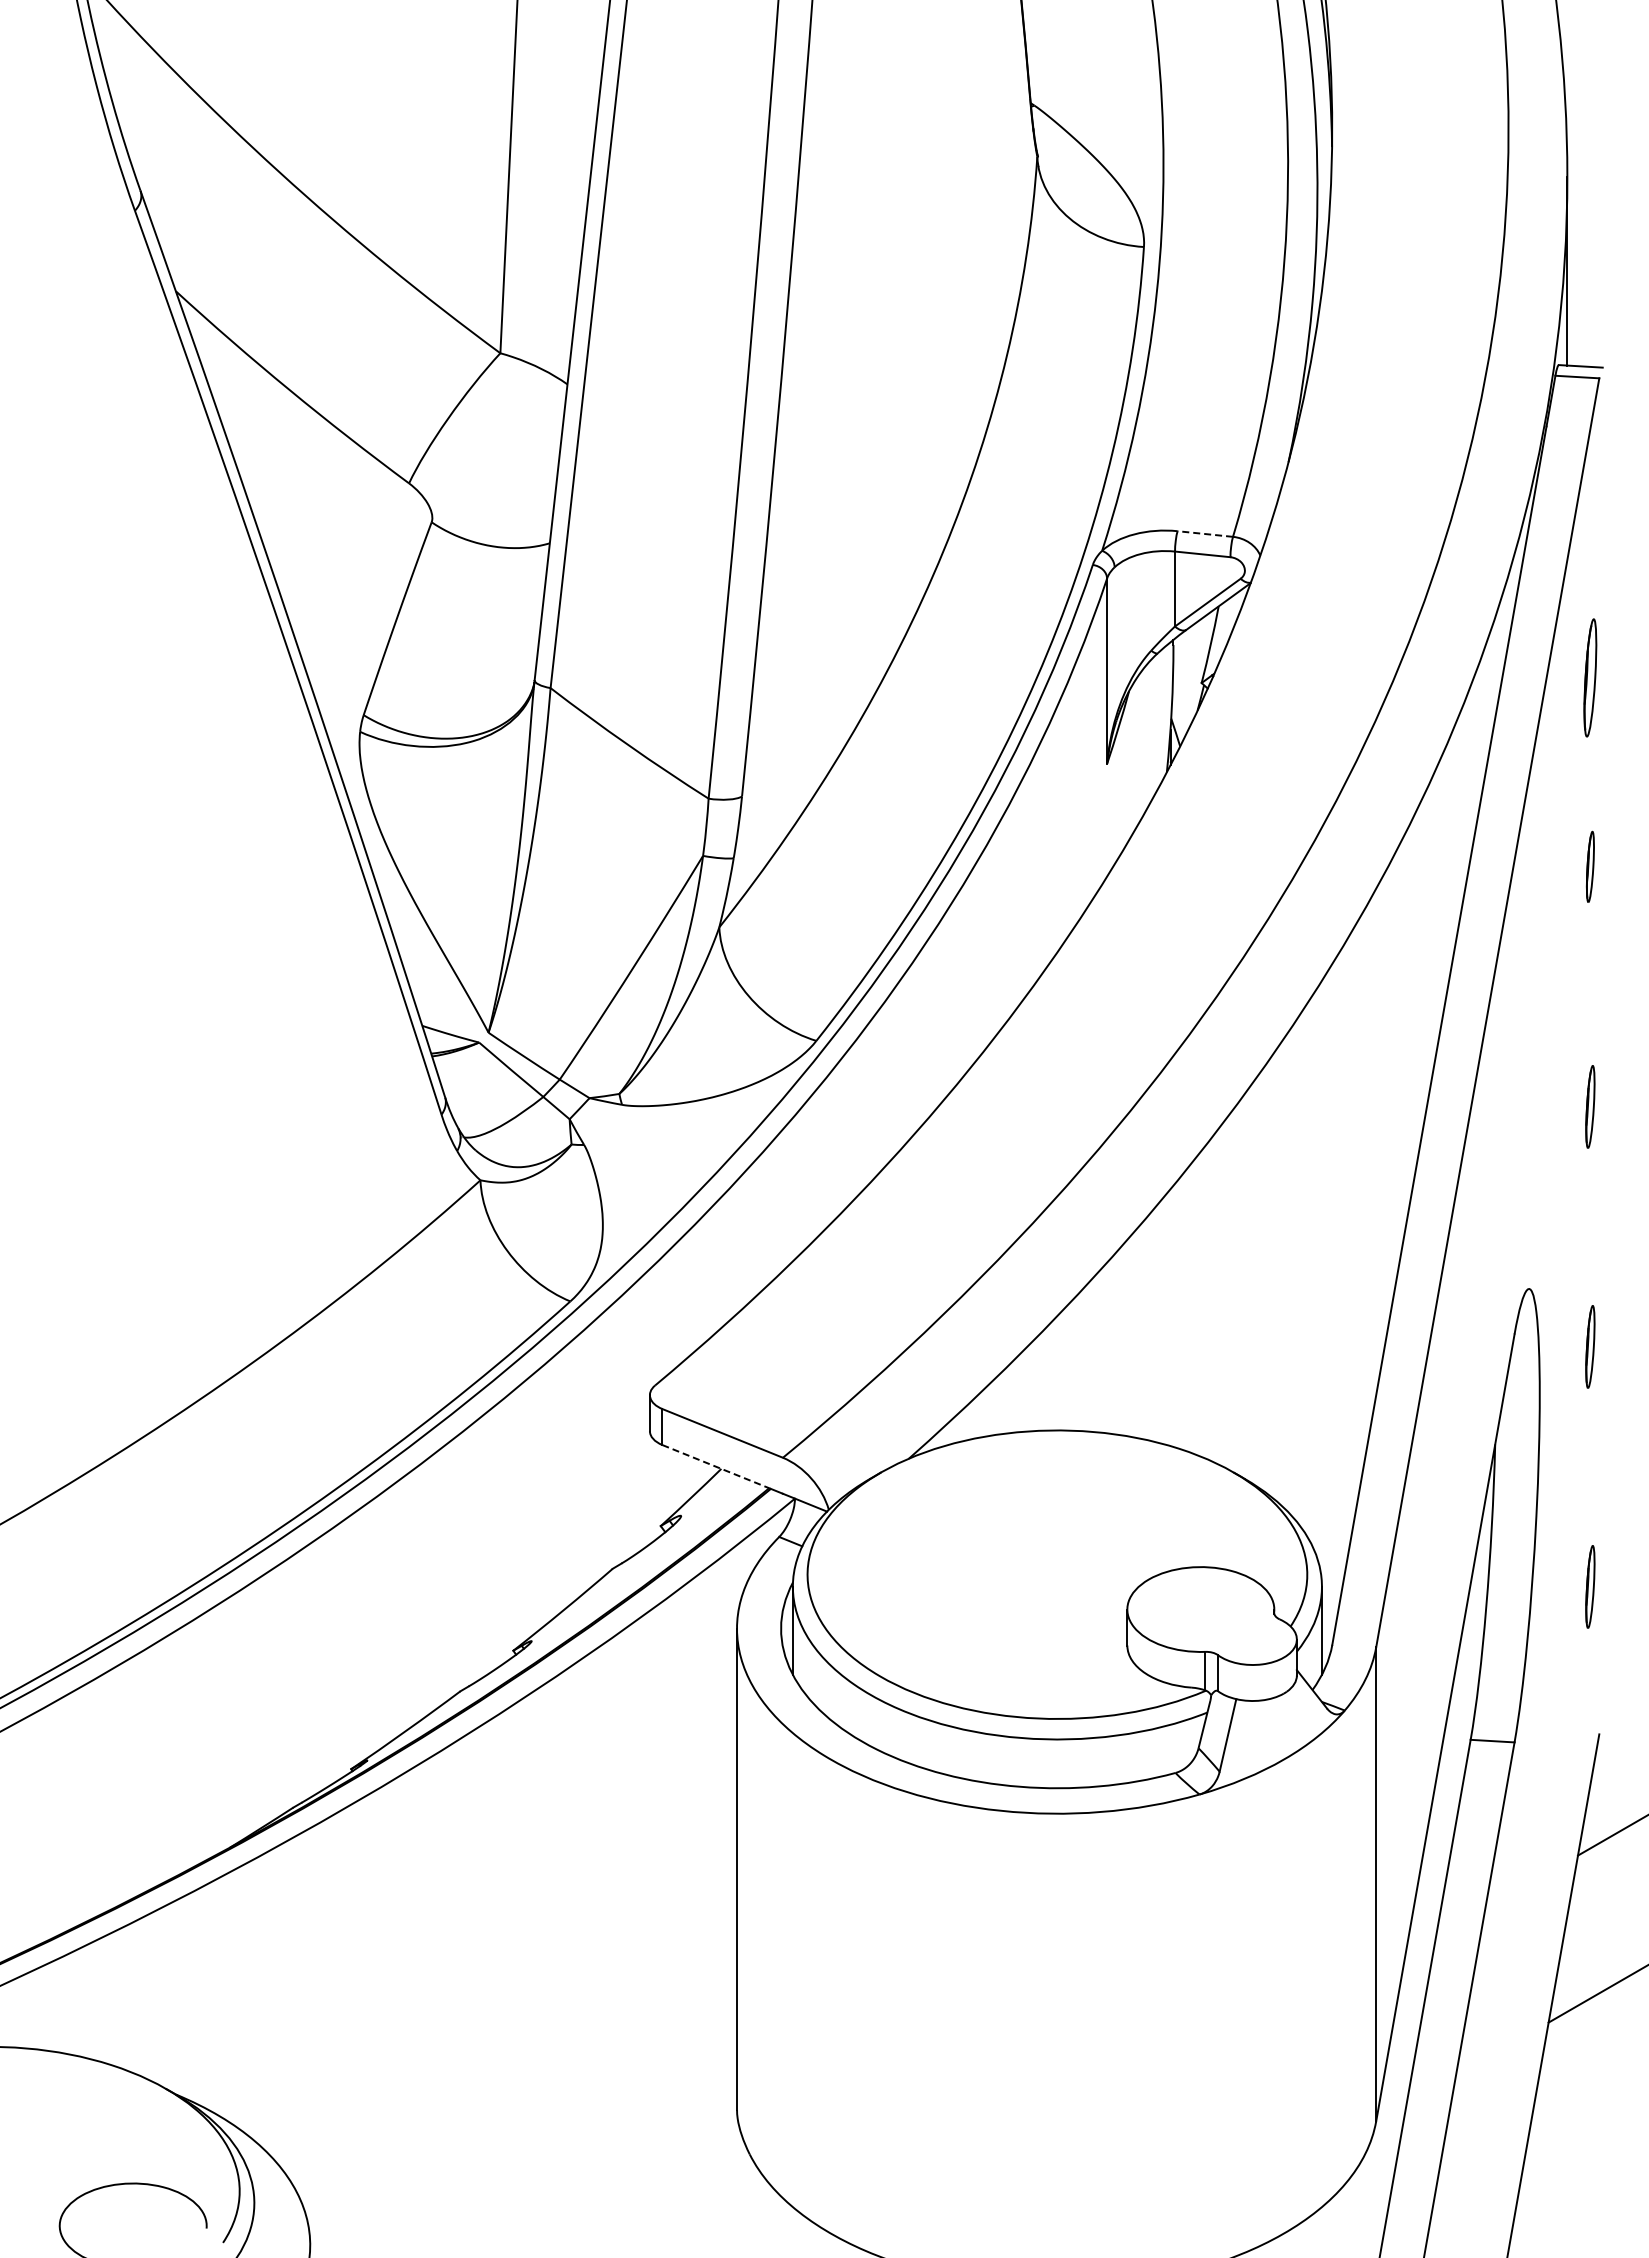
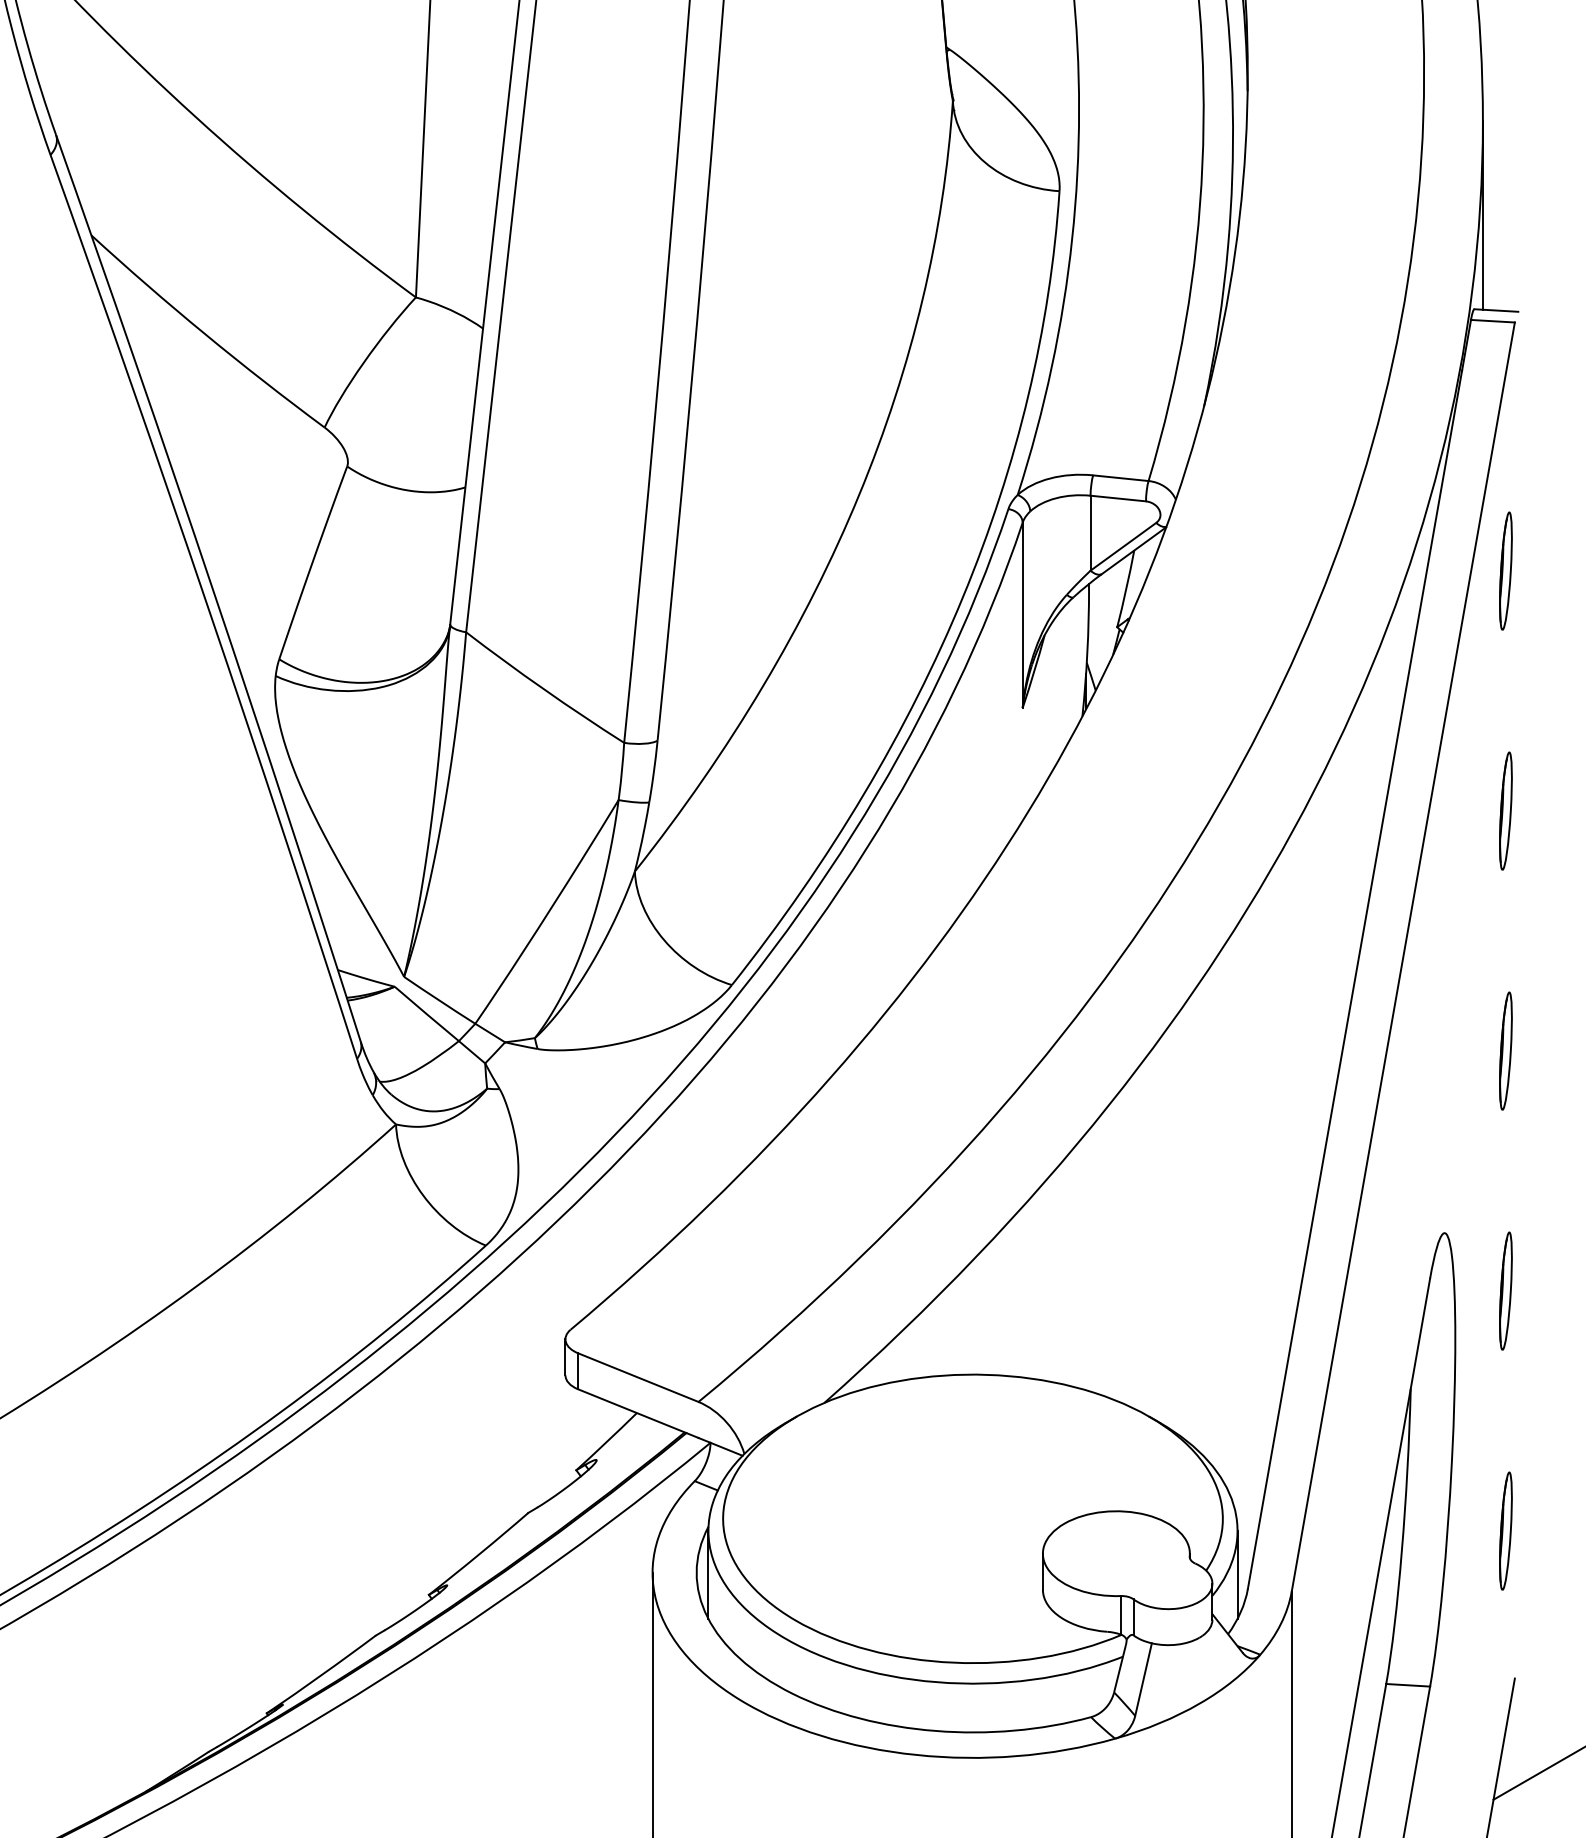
line: (1205, 534) -> (1121, 478), dashed -> solid
part: (1590, 677) -> (1506, 570), moved
part: (1590, 866) -> (1506, 810), size x1.67
part: (1590, 1106) -> (1506, 1050), size x1.43
part: (1590, 1346) -> (1506, 1290), size x1.43
line: (716, 1466) -> (632, 1410), dashed -> solid
part: (1590, 1586) -> (1506, 1530), size x1.43

